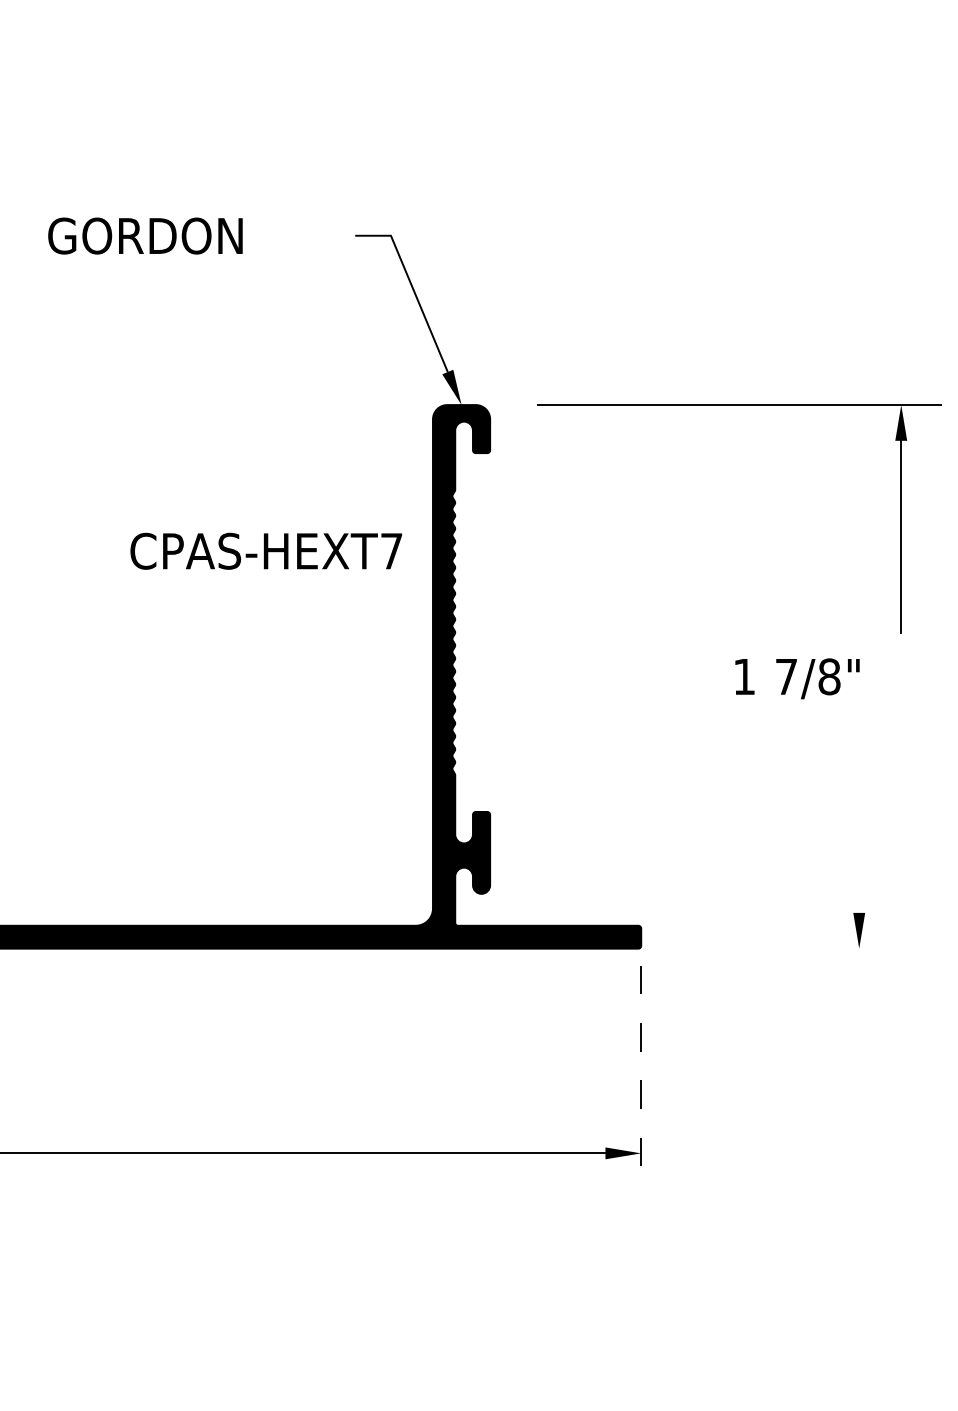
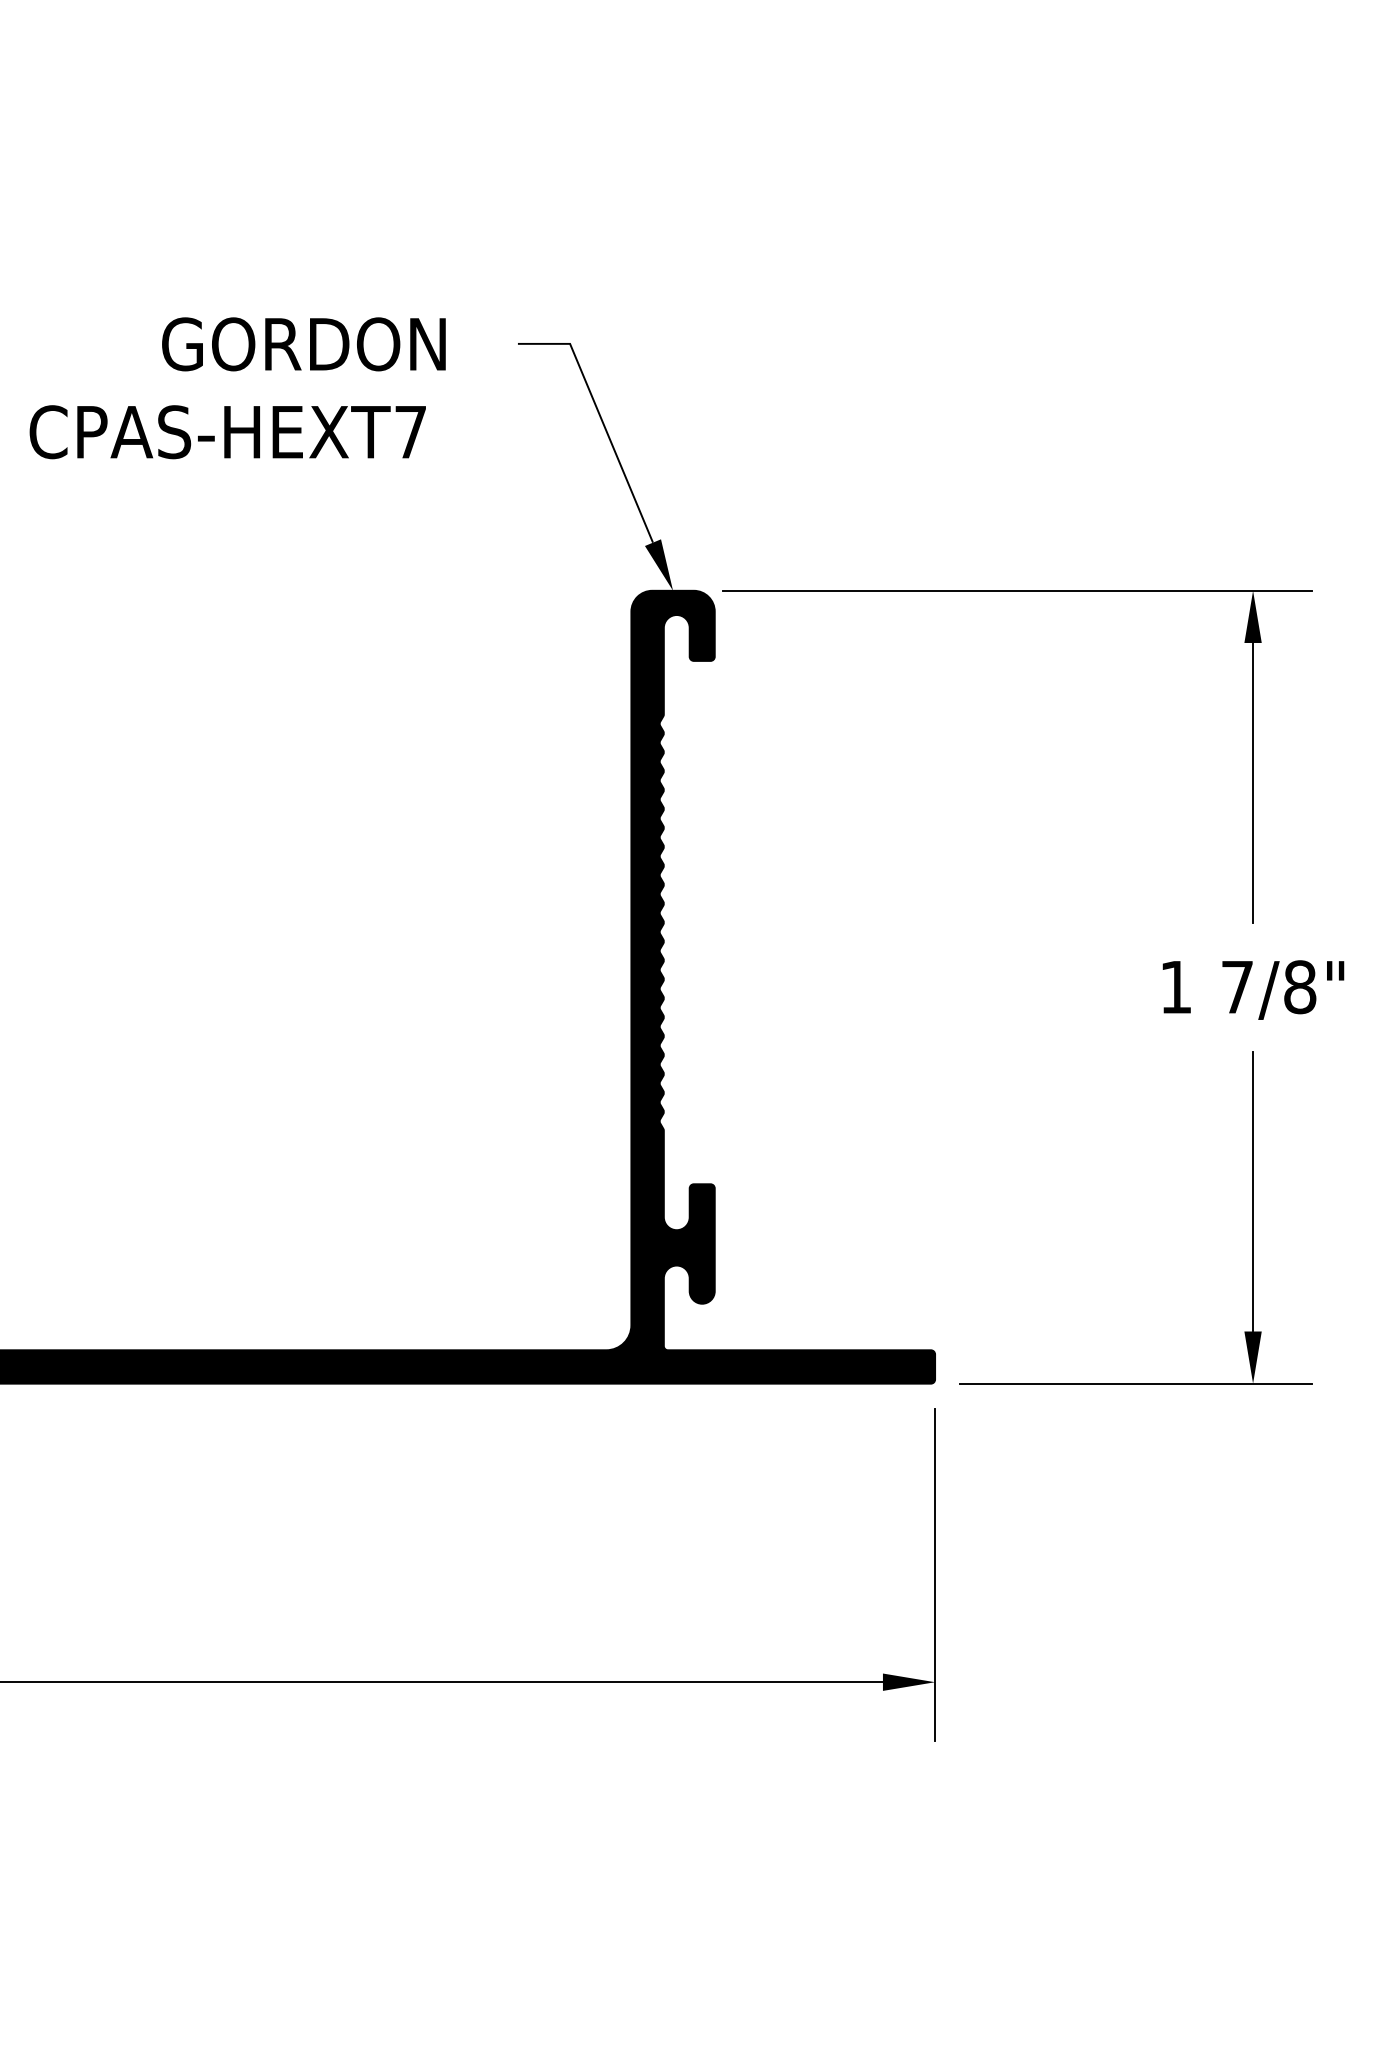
text: (145, 235) -> (303, 343), moved
part: (739, 405) -> (1017, 591), moved
text: (266, 550) -> (228, 431), moved
text: (797, 678) -> (1253, 989), moved
line: (859, 816) -> (1253, 1190), added
line: (778, 948) -> (1135, 1383), added
line: (641, 1079) -> (935, 1574), dashed -> solid

